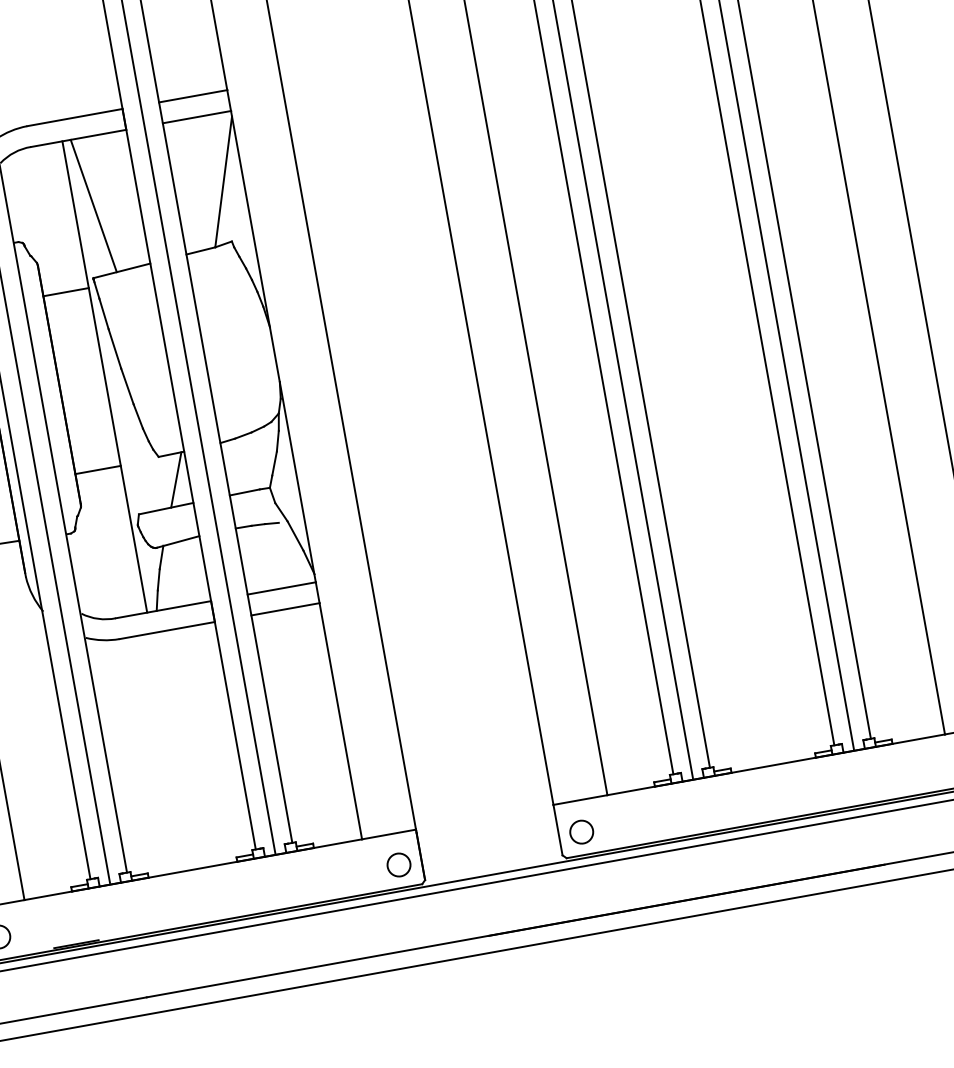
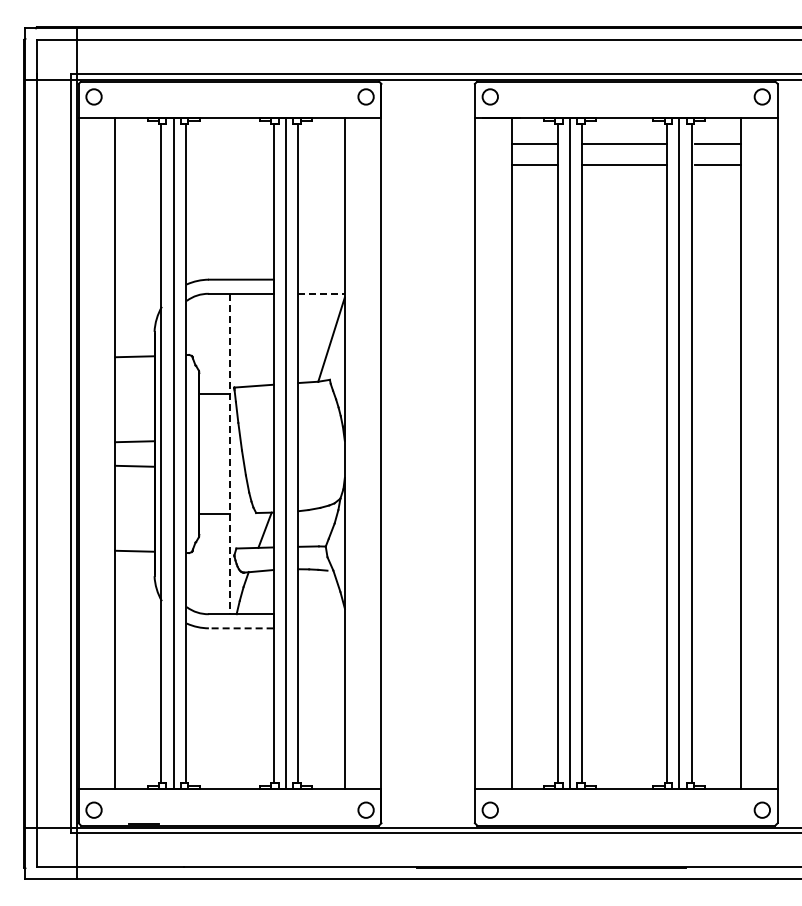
line: (192, 96) -> (321, 279), removed
line: (198, 116) -> (322, 293), solid -> dashed
line: (92, 205) -> (242, 339), removed
line: (105, 377) -> (230, 454), solid -> dashed
line: (281, 588) -> (321, 614), removed
line: (285, 609) -> (321, 628), removed
line: (166, 630) -> (240, 628), solid -> dashed

